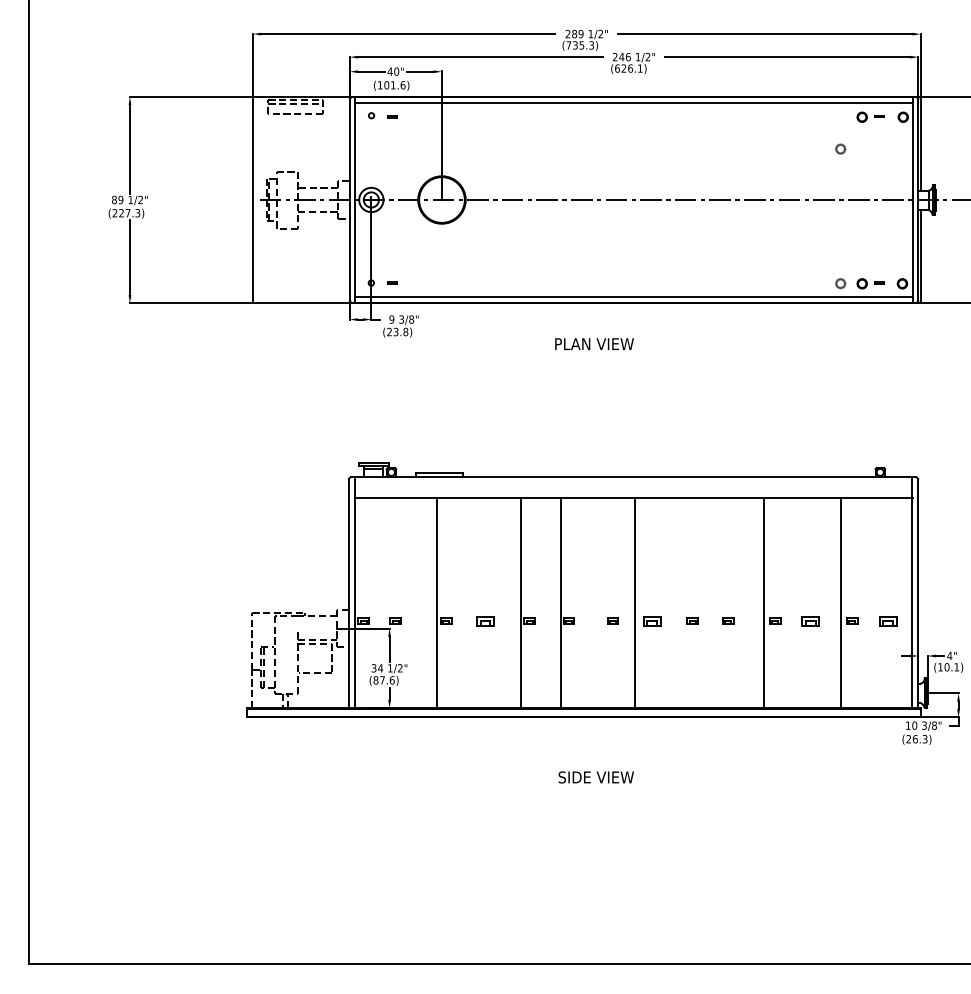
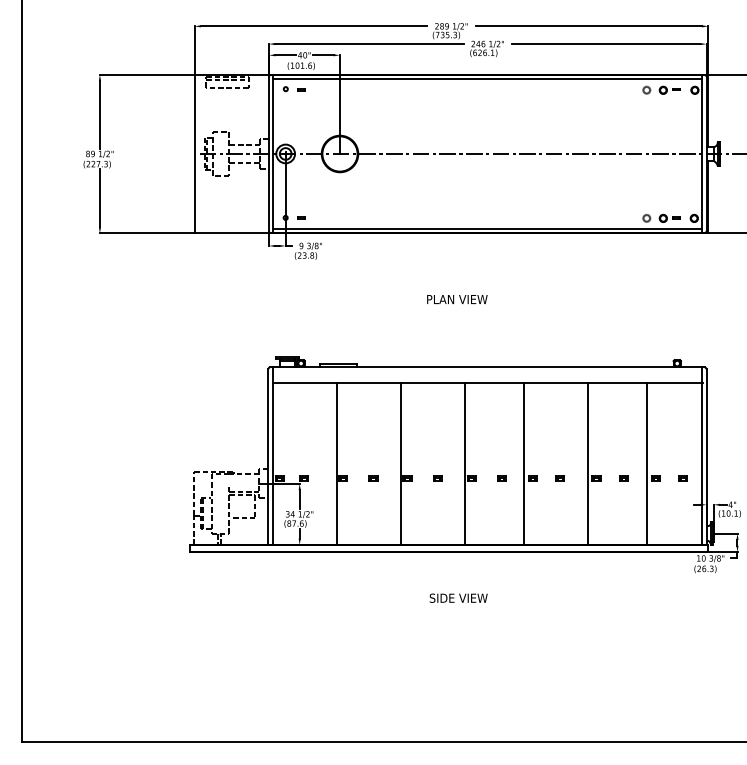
part: (840, 148) -> (646, 89), moved
text: (594, 343) -> (457, 299), moved
line: (561, 602) -> (465, 463), moved
line: (635, 602) -> (524, 463), moved
part: (485, 620) -> (373, 477), size x0.62
part: (652, 620) -> (501, 477), size x0.62
part: (810, 620) -> (623, 477), size x0.62
part: (887, 620) -> (682, 477), size x0.62

